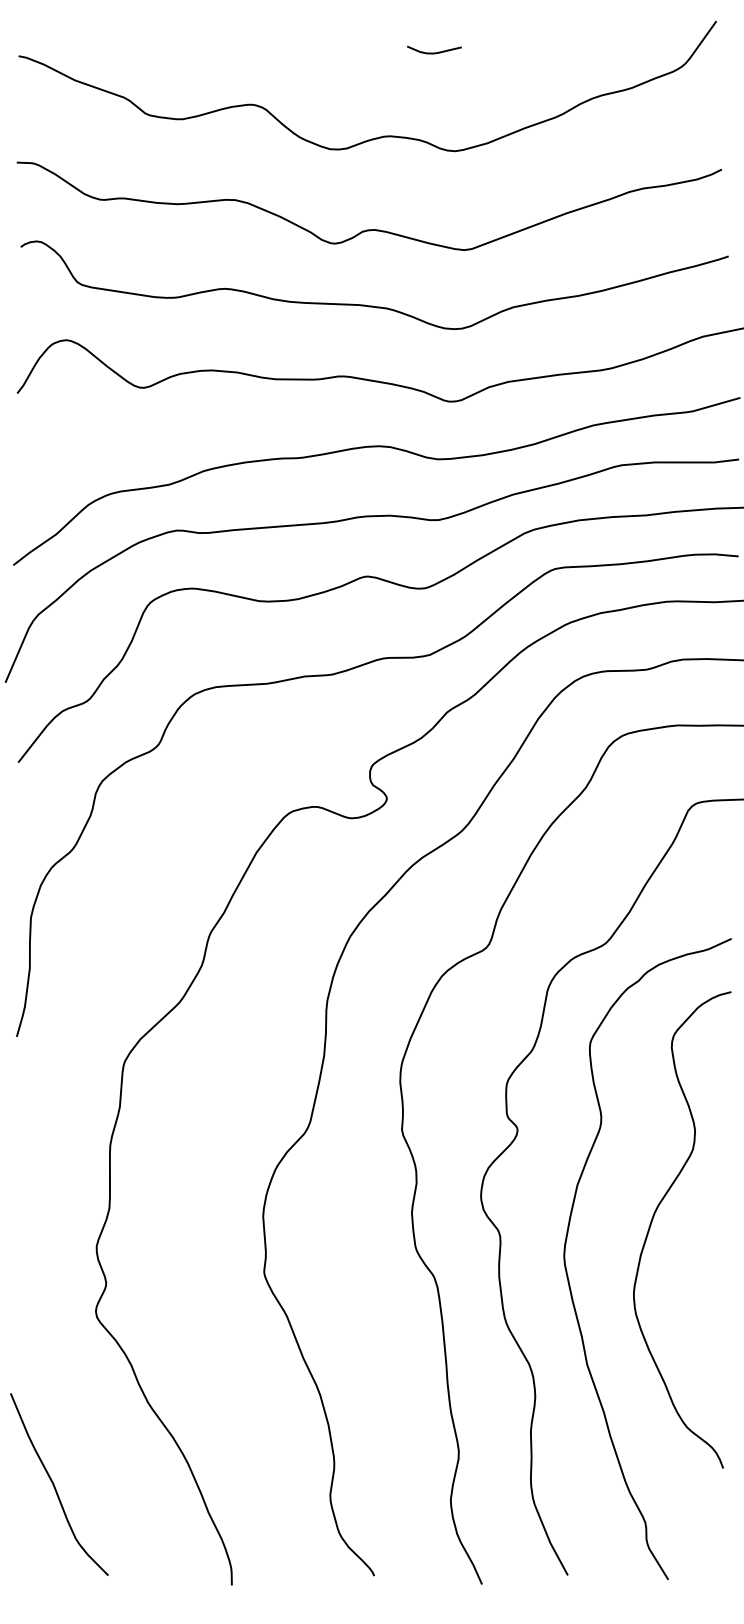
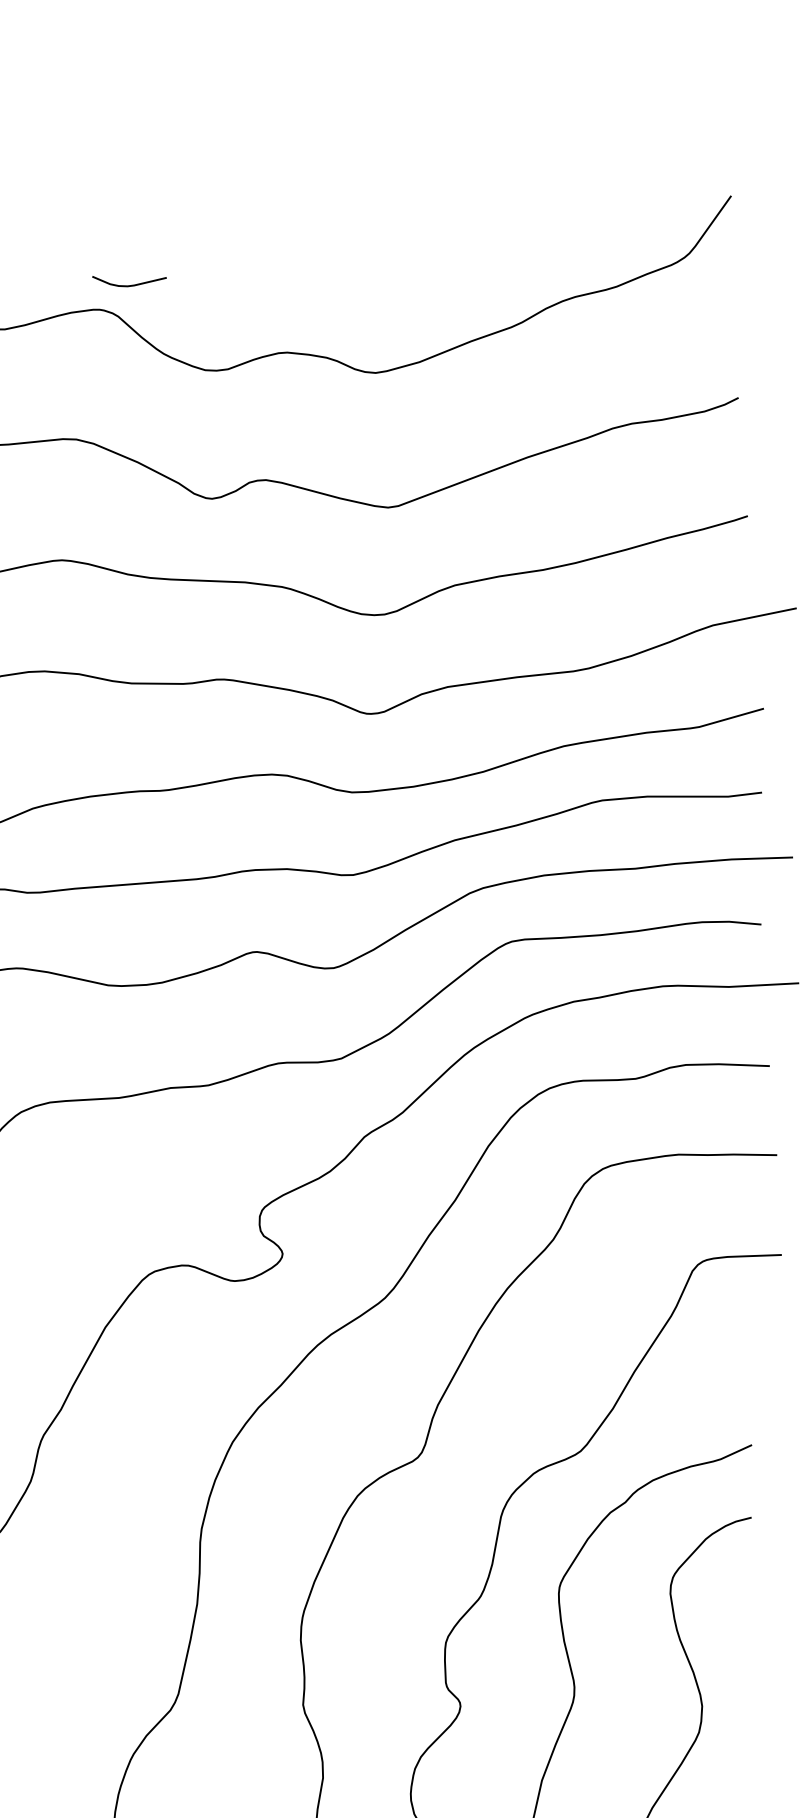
curve: (434, 52) -> (129, 284), moved

